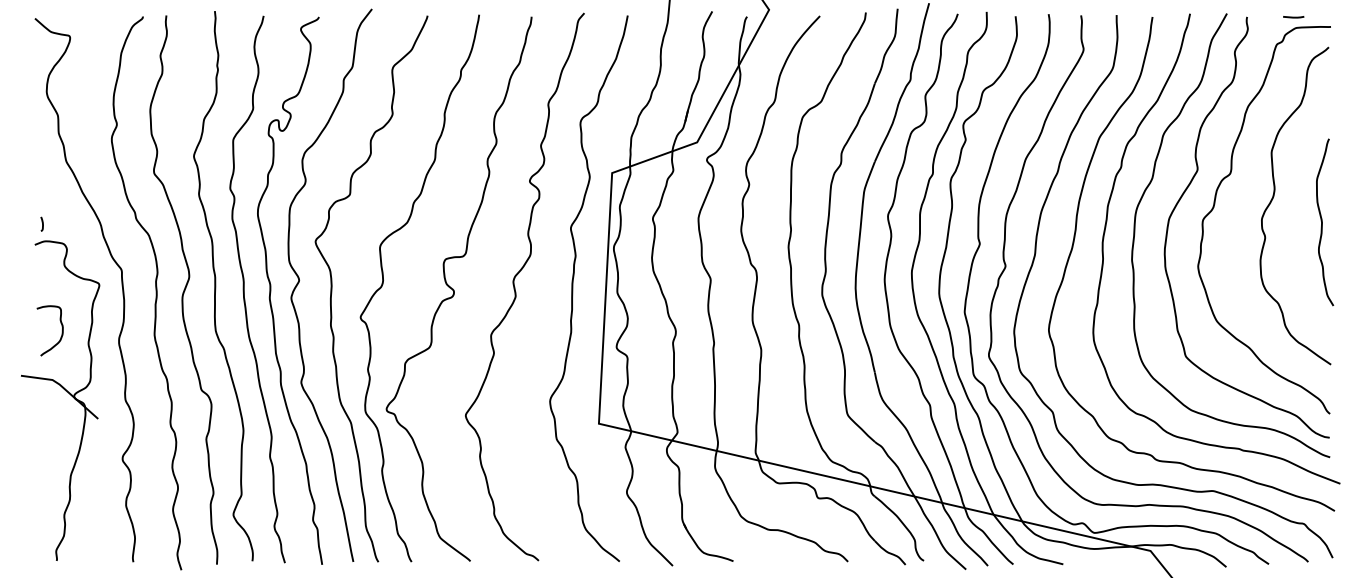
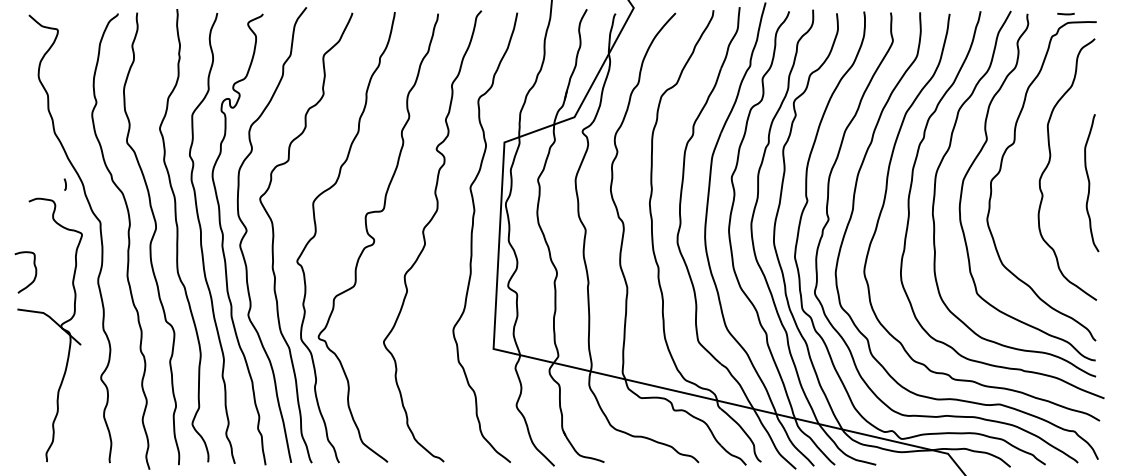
curve: (41, 222) -> (64, 183), moved
curve: (61, 331) -> (35, 273), moved

